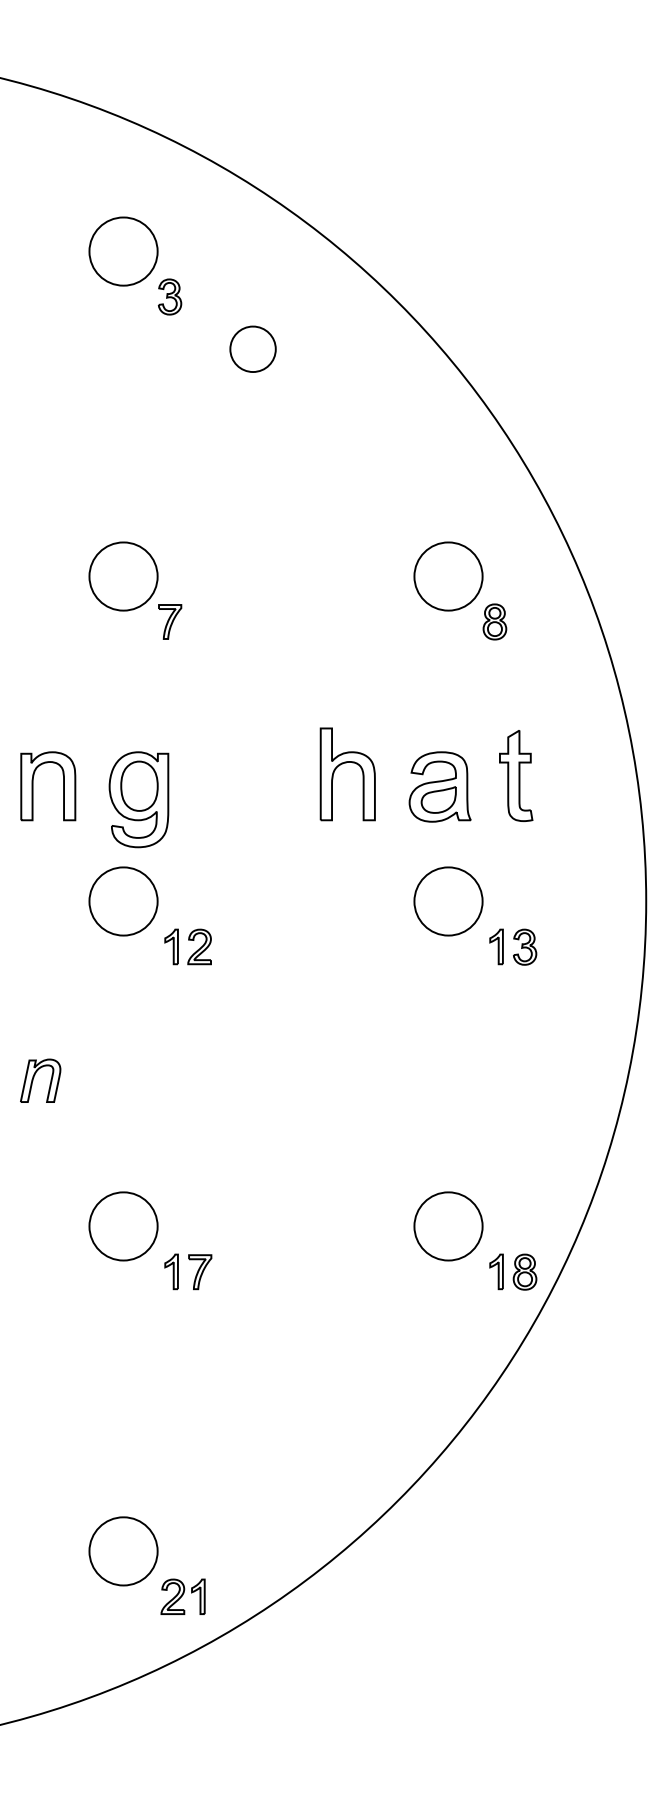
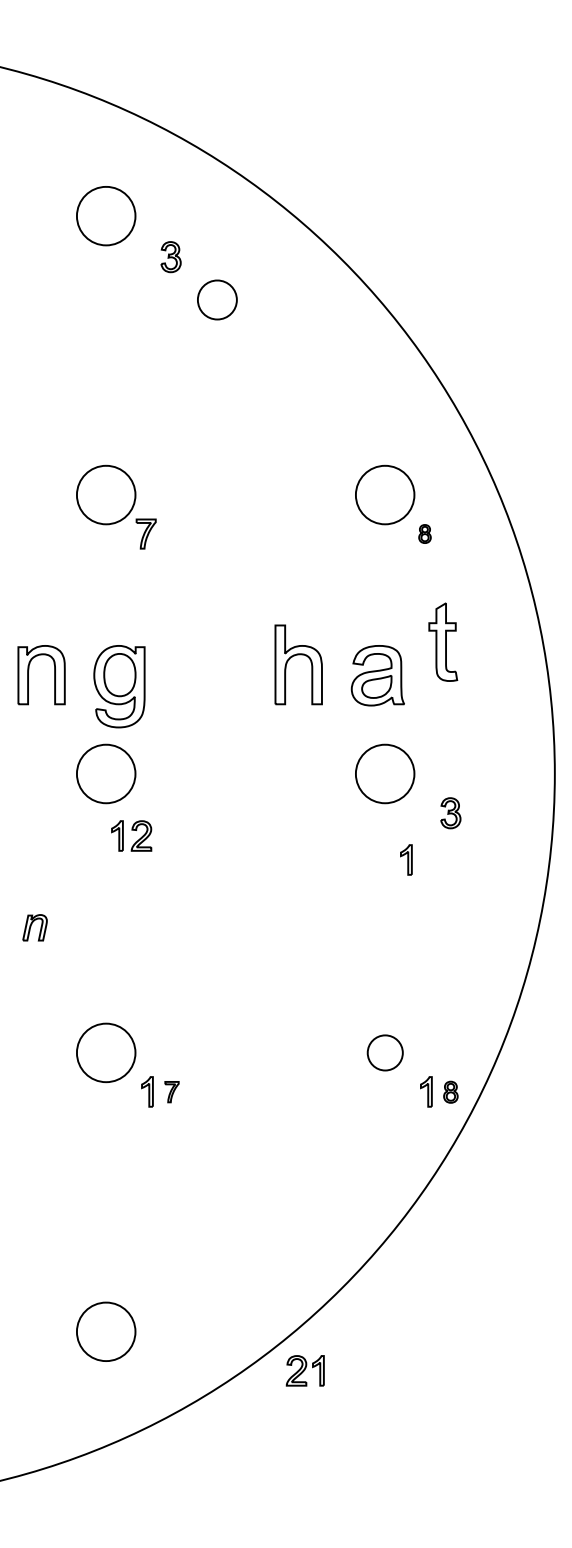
part: (169, 297) -> (170, 257), moved
part: (494, 621) -> (424, 533), size x0.6
part: (516, 775) -> (443, 641), moved
part: (187, 946) -> (131, 835), moved
part: (496, 946) -> (406, 859), moved
part: (40, 1080) -> (34, 927), size x0.7
part: (448, 1225) -> (385, 1052), size x0.6
part: (199, 1271) -> (171, 1091), size x0.7
part: (524, 1272) -> (450, 1092), size x0.7
part: (182, 1596) -> (304, 1370), moved

